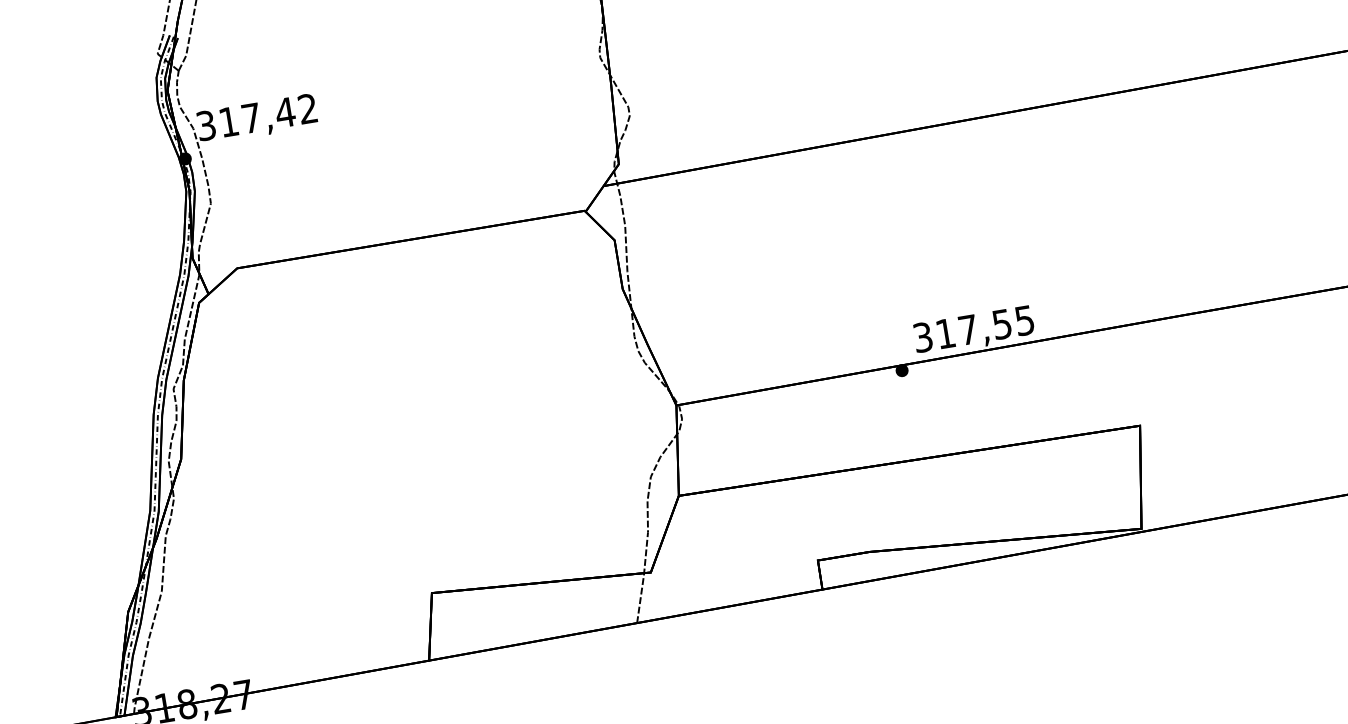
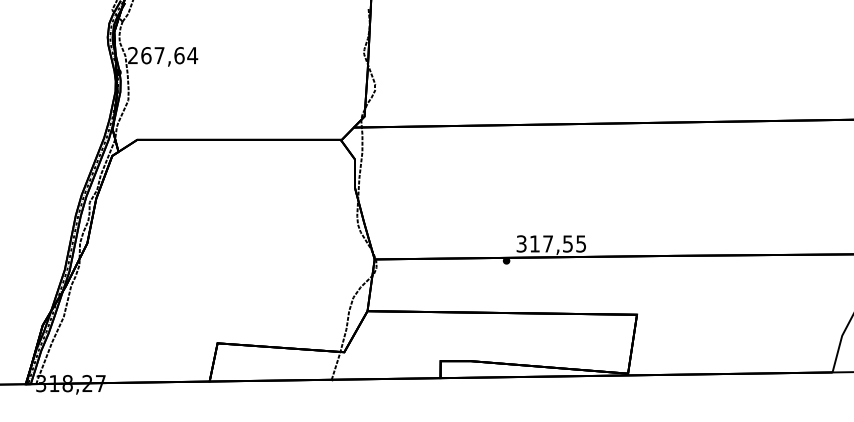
text: (258, 116) -> (163, 55), 317,42 -> 267,64

